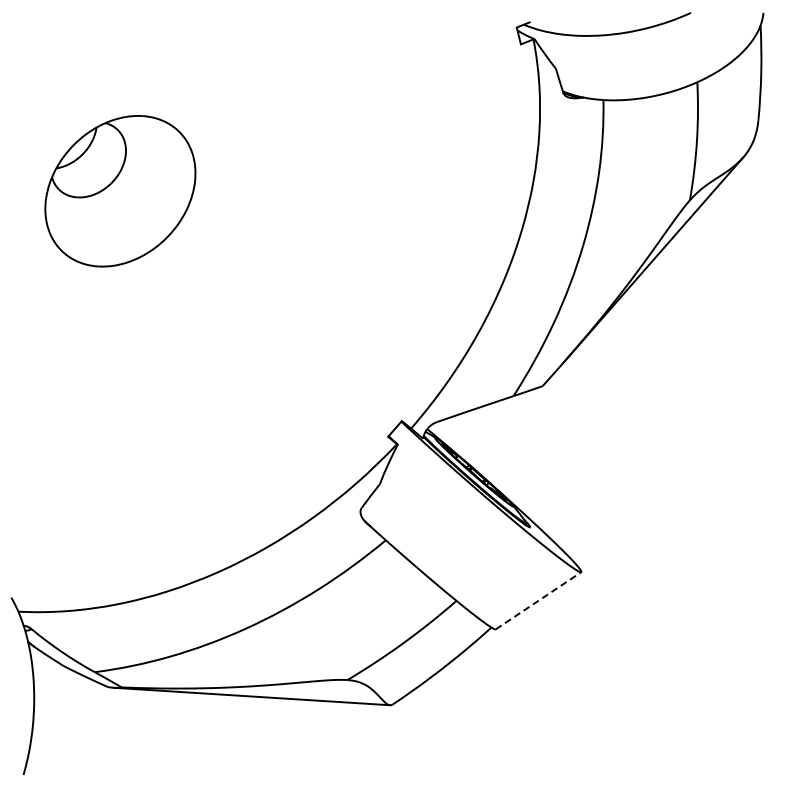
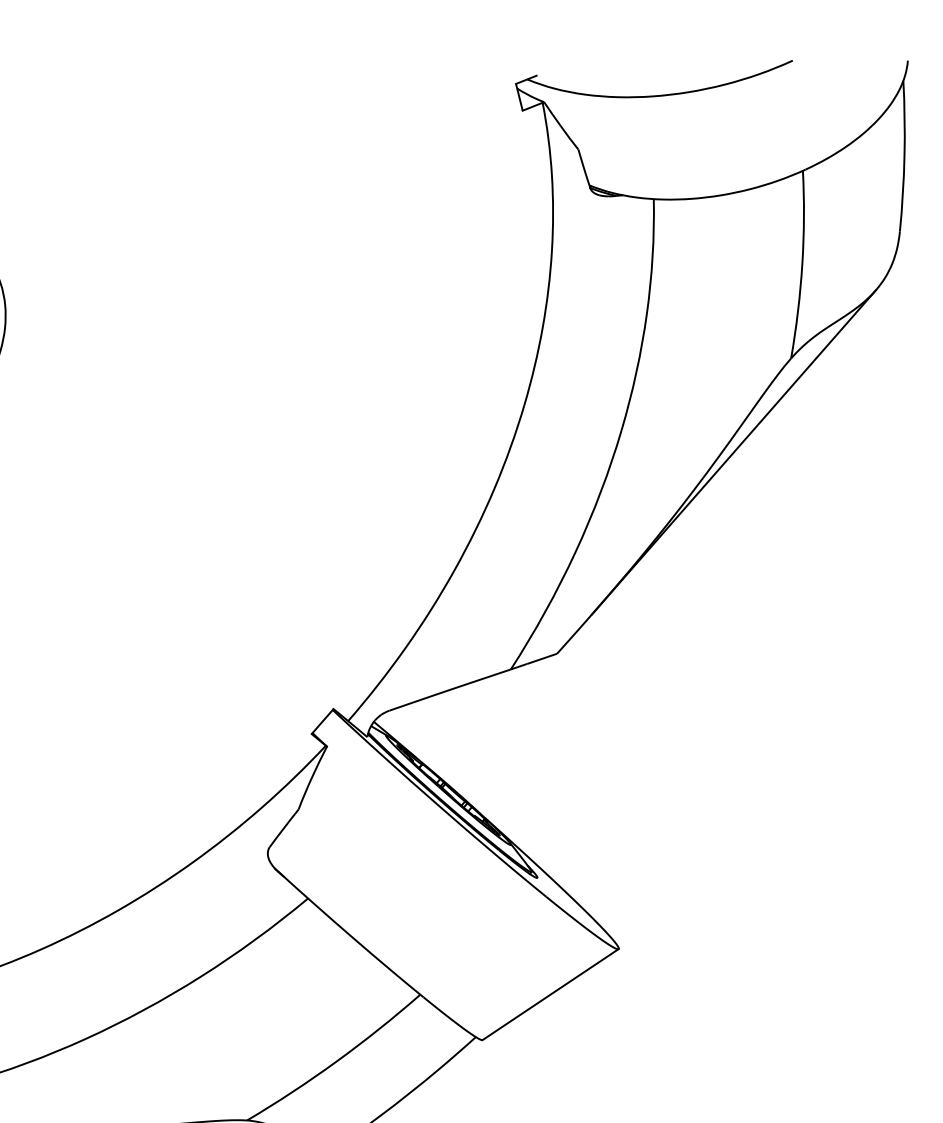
line: (538, 600) -> (550, 994), dashed -> solid

